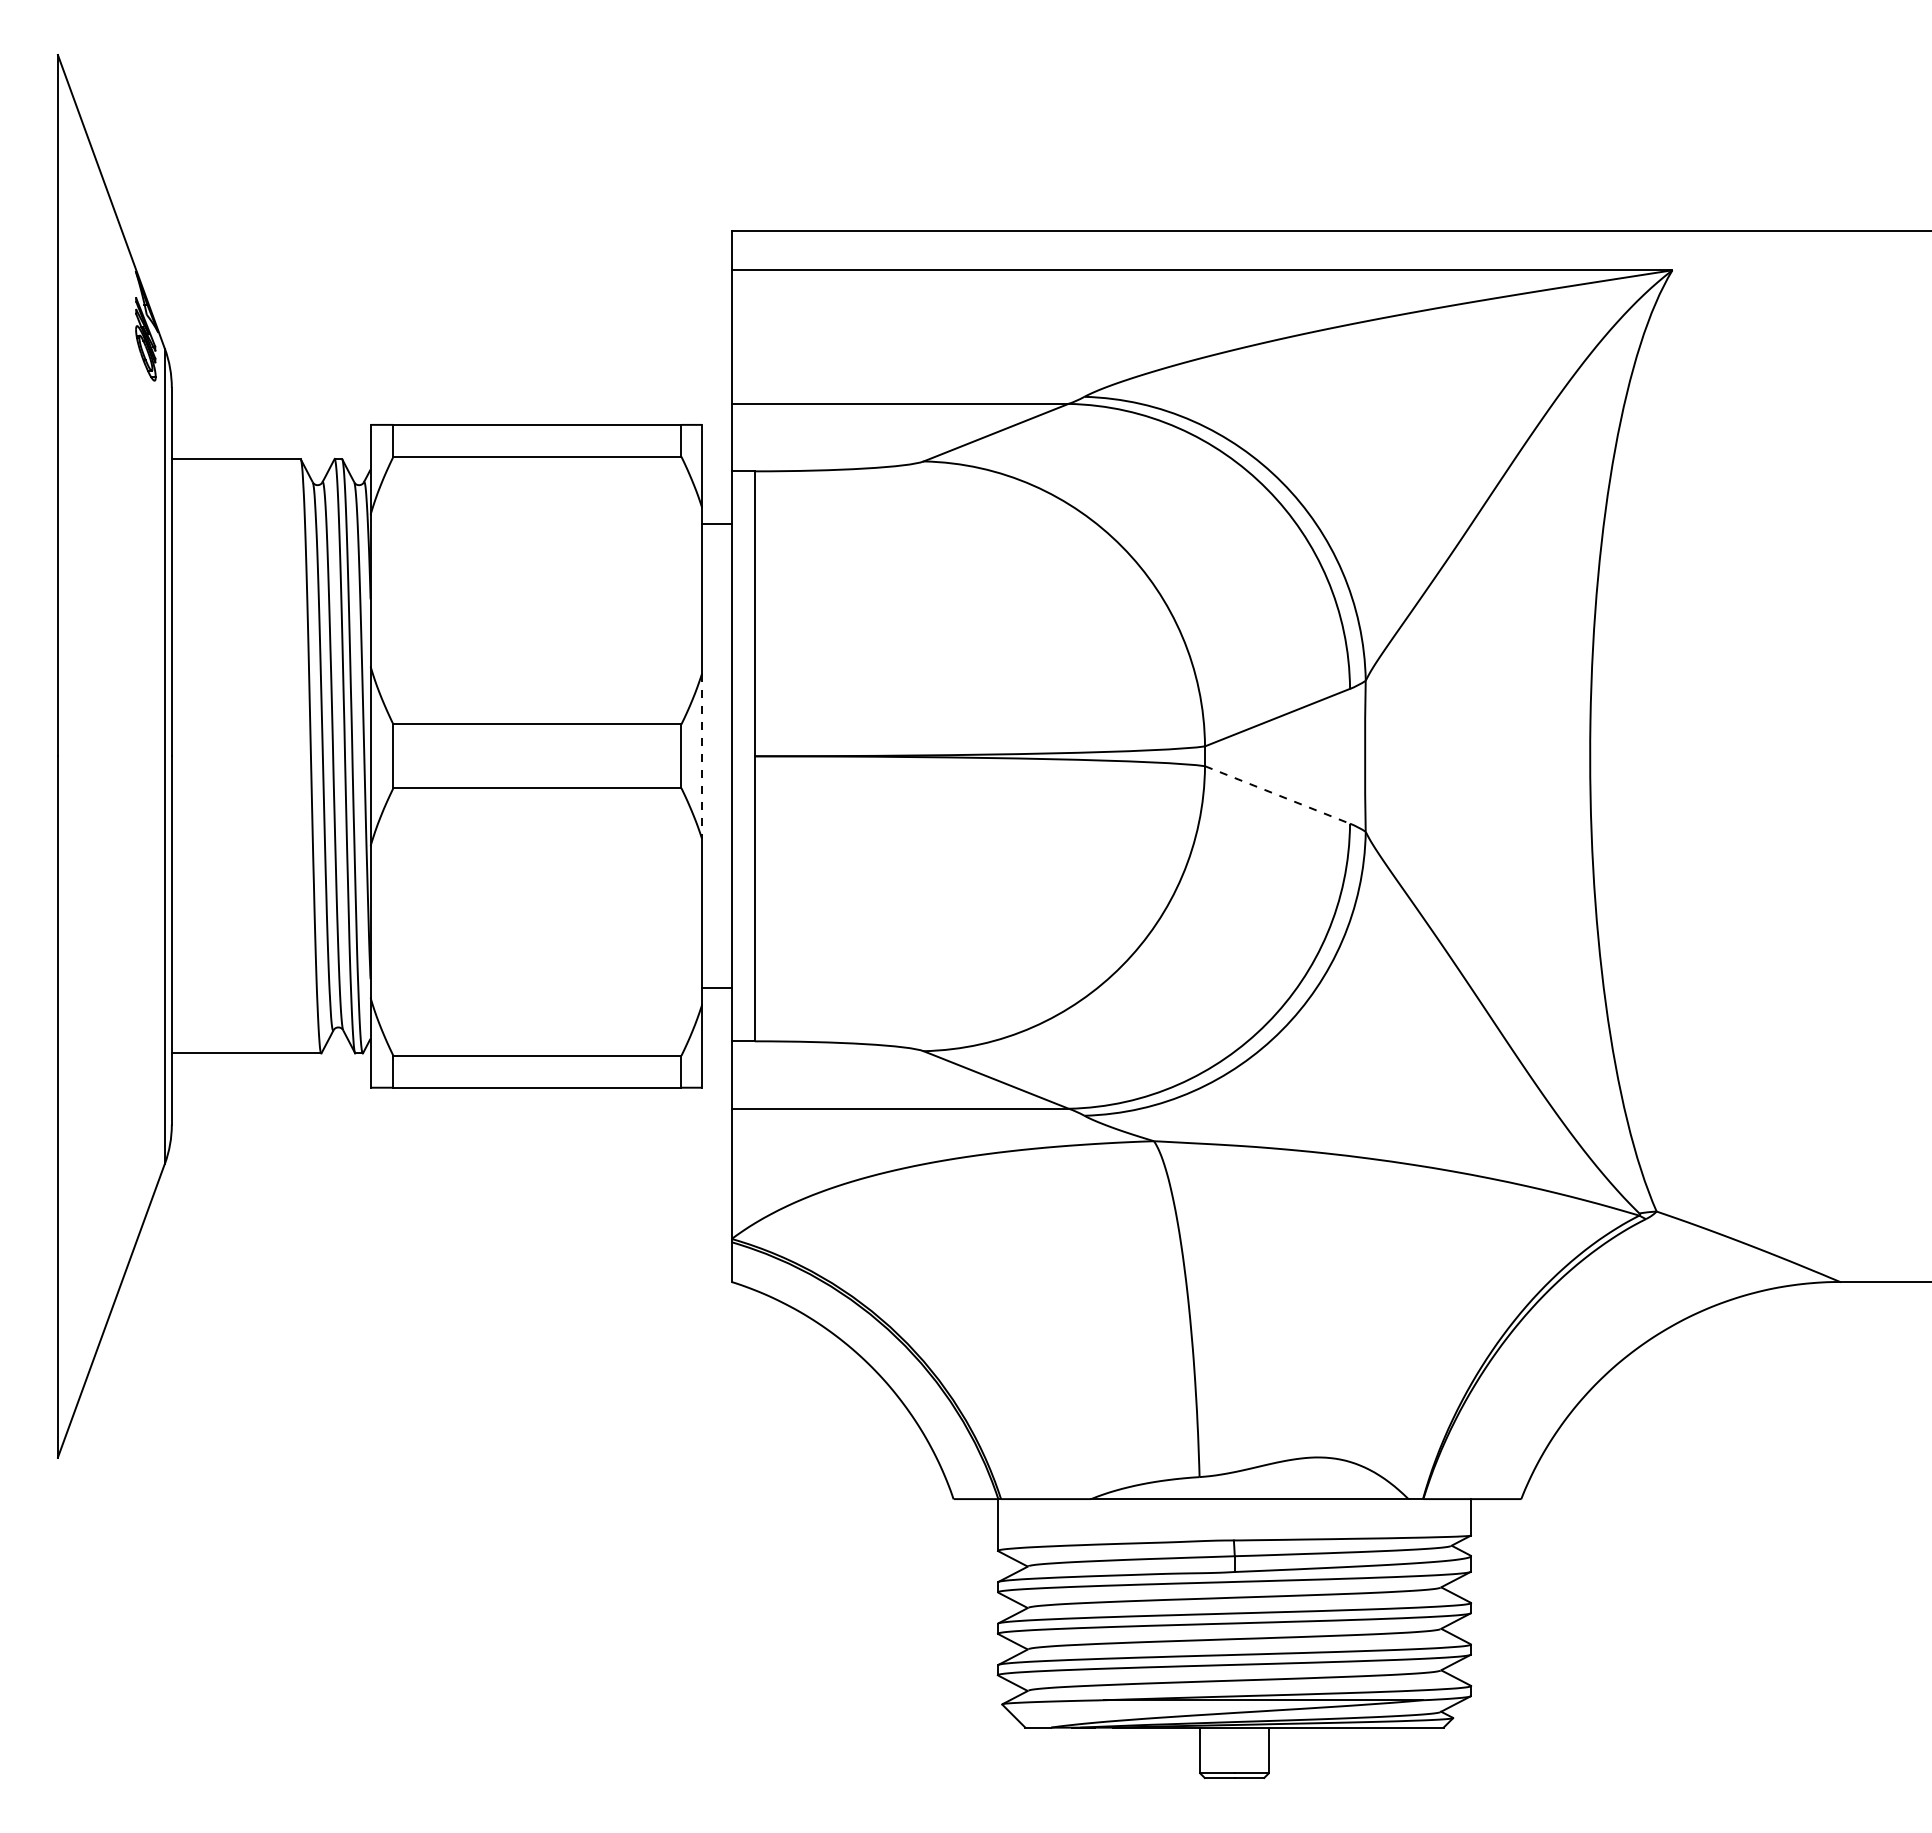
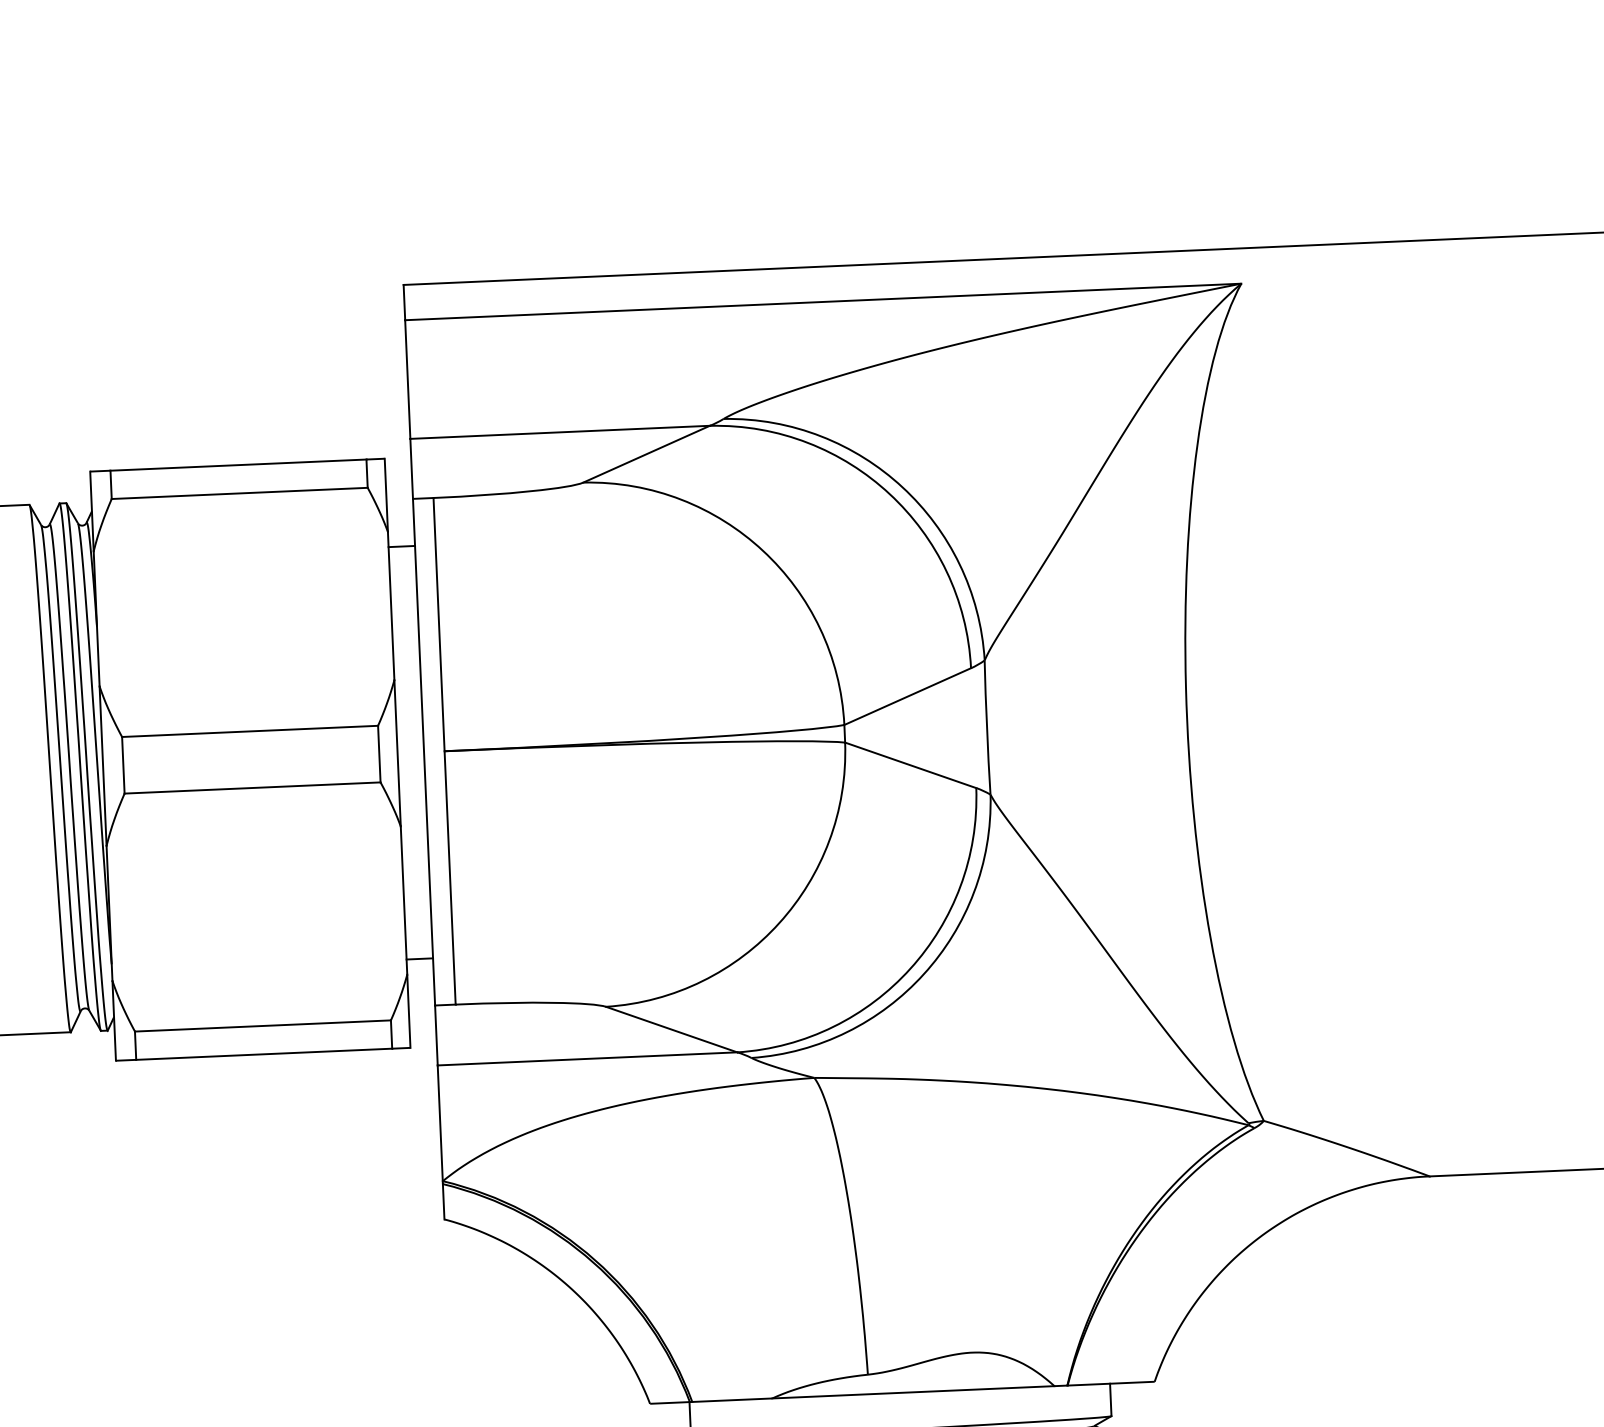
line: (701, 756) -> (397, 753), dashed -> solid
line: (1278, 795) -> (911, 765), dashed -> solid

